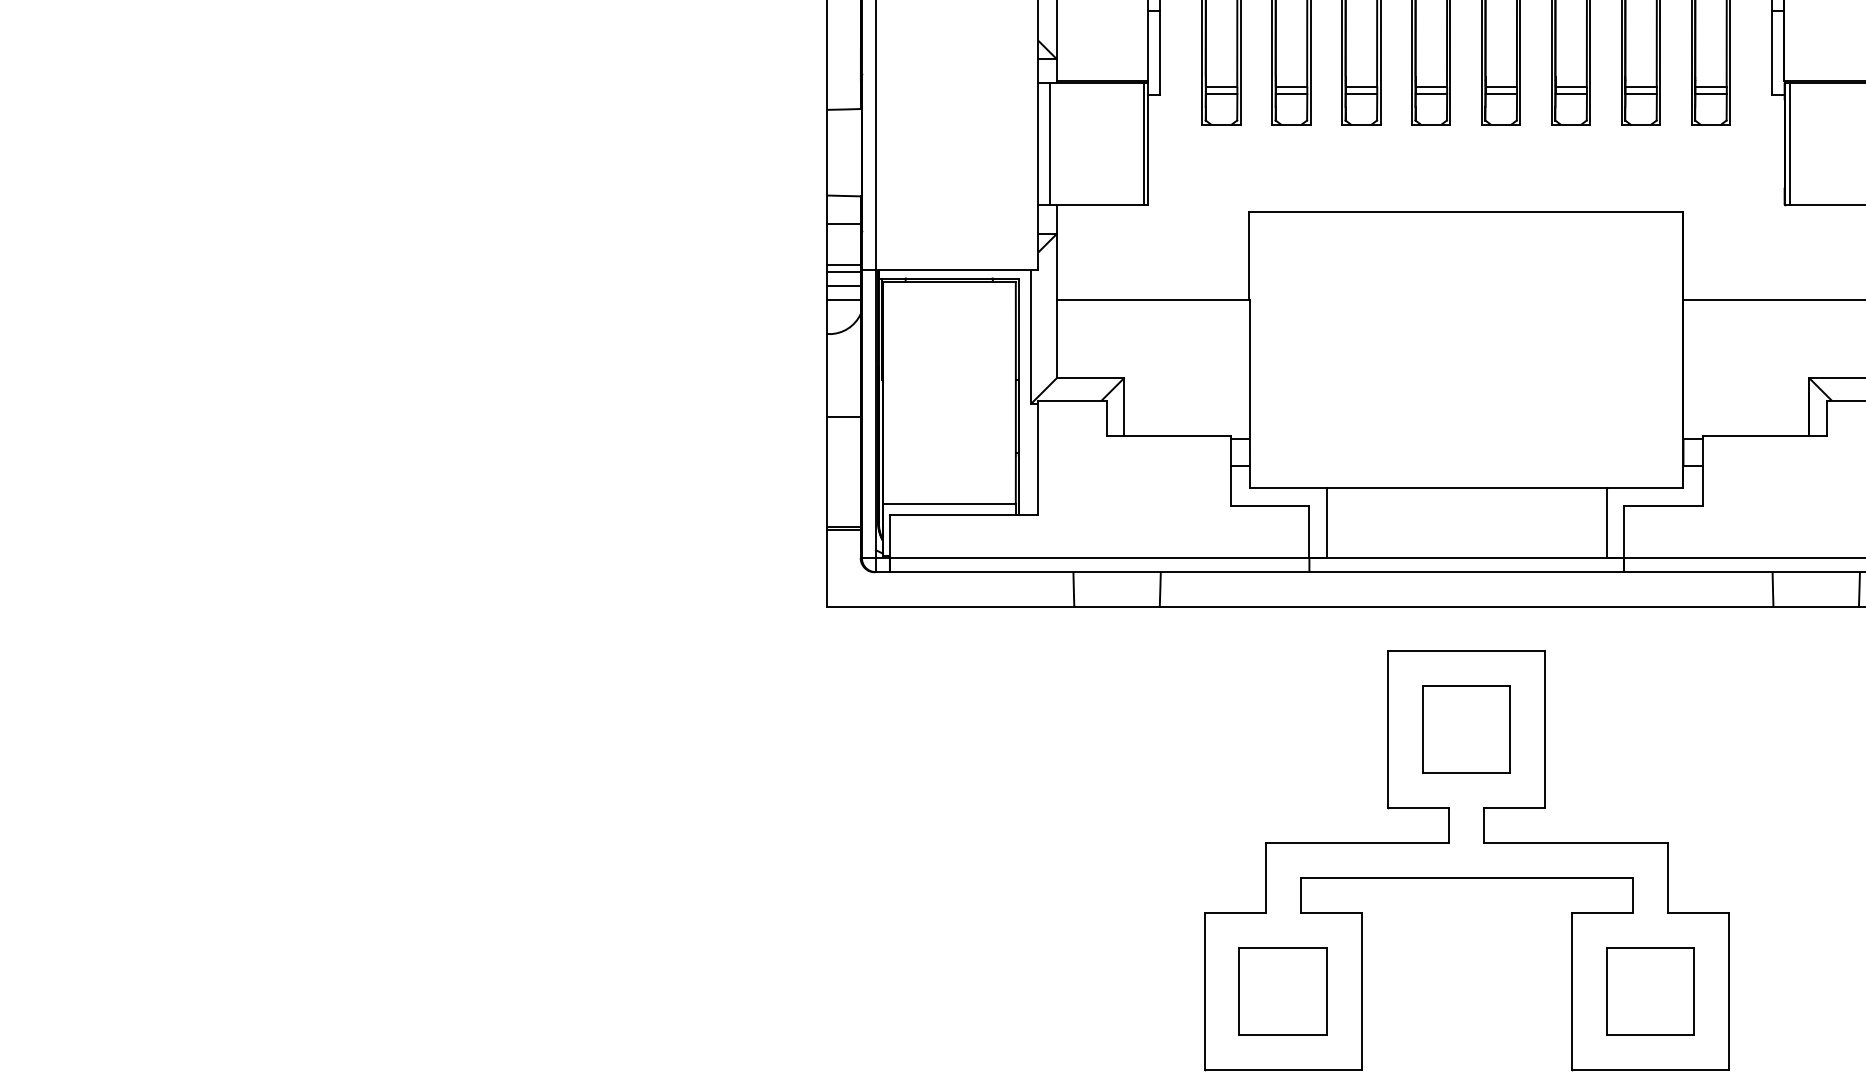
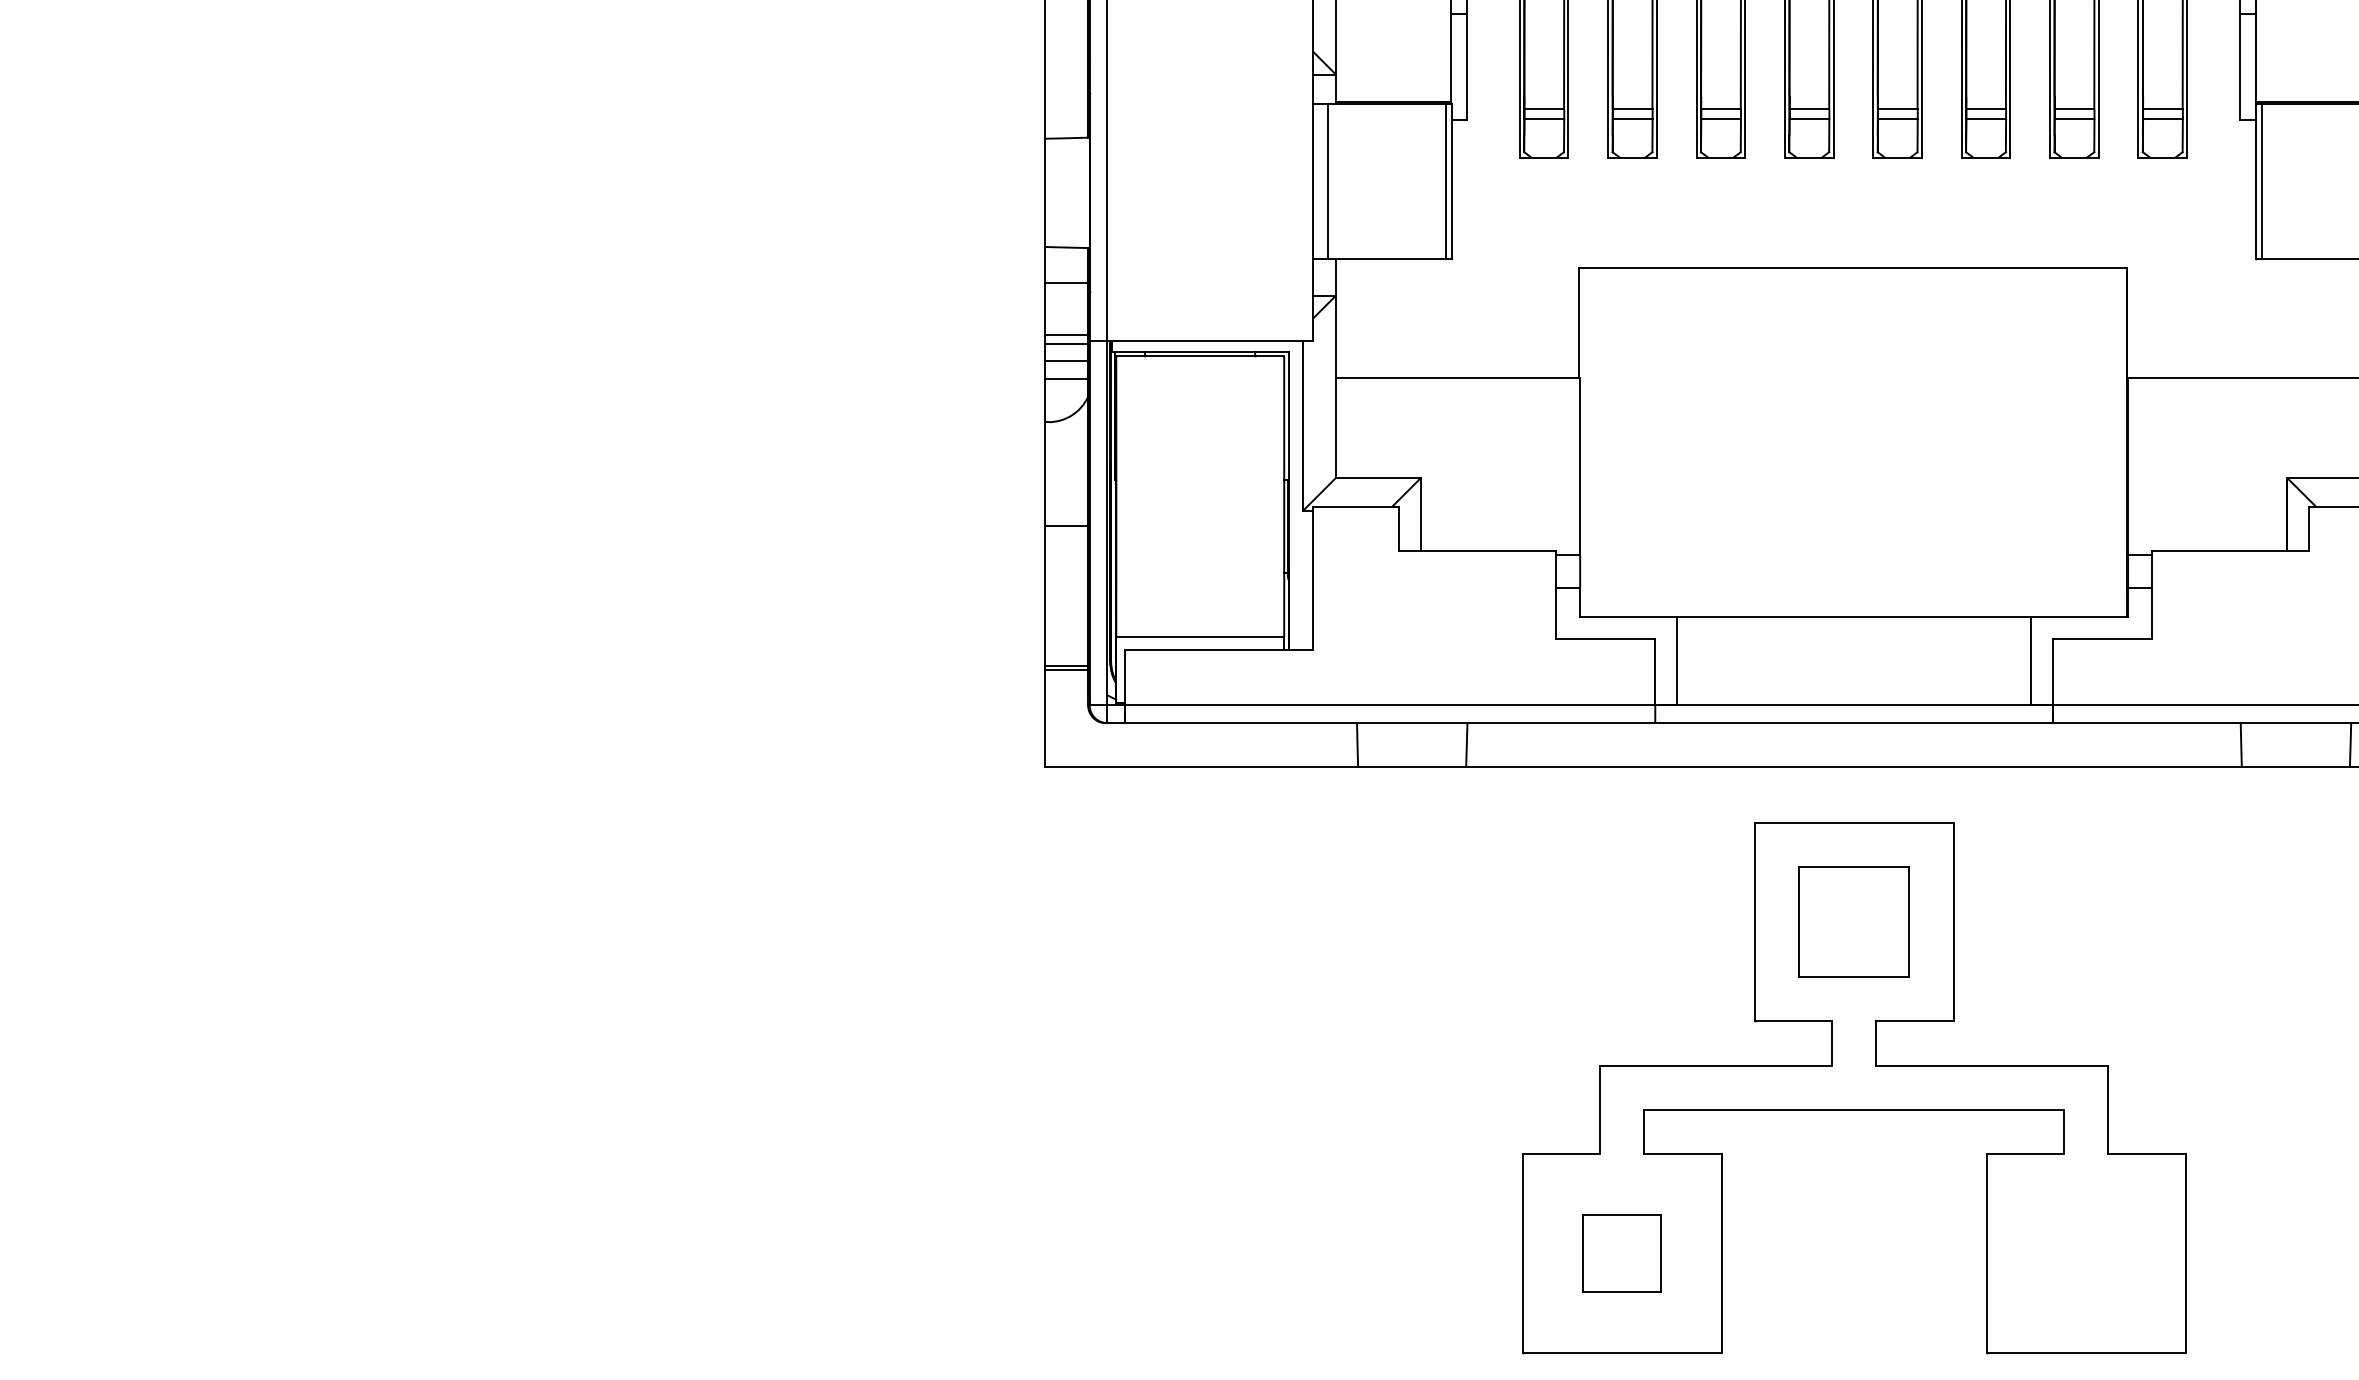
part: (1282, 991) -> (1621, 1253), size x0.7
part: (1650, 991) -> (2086, 1253), removed

